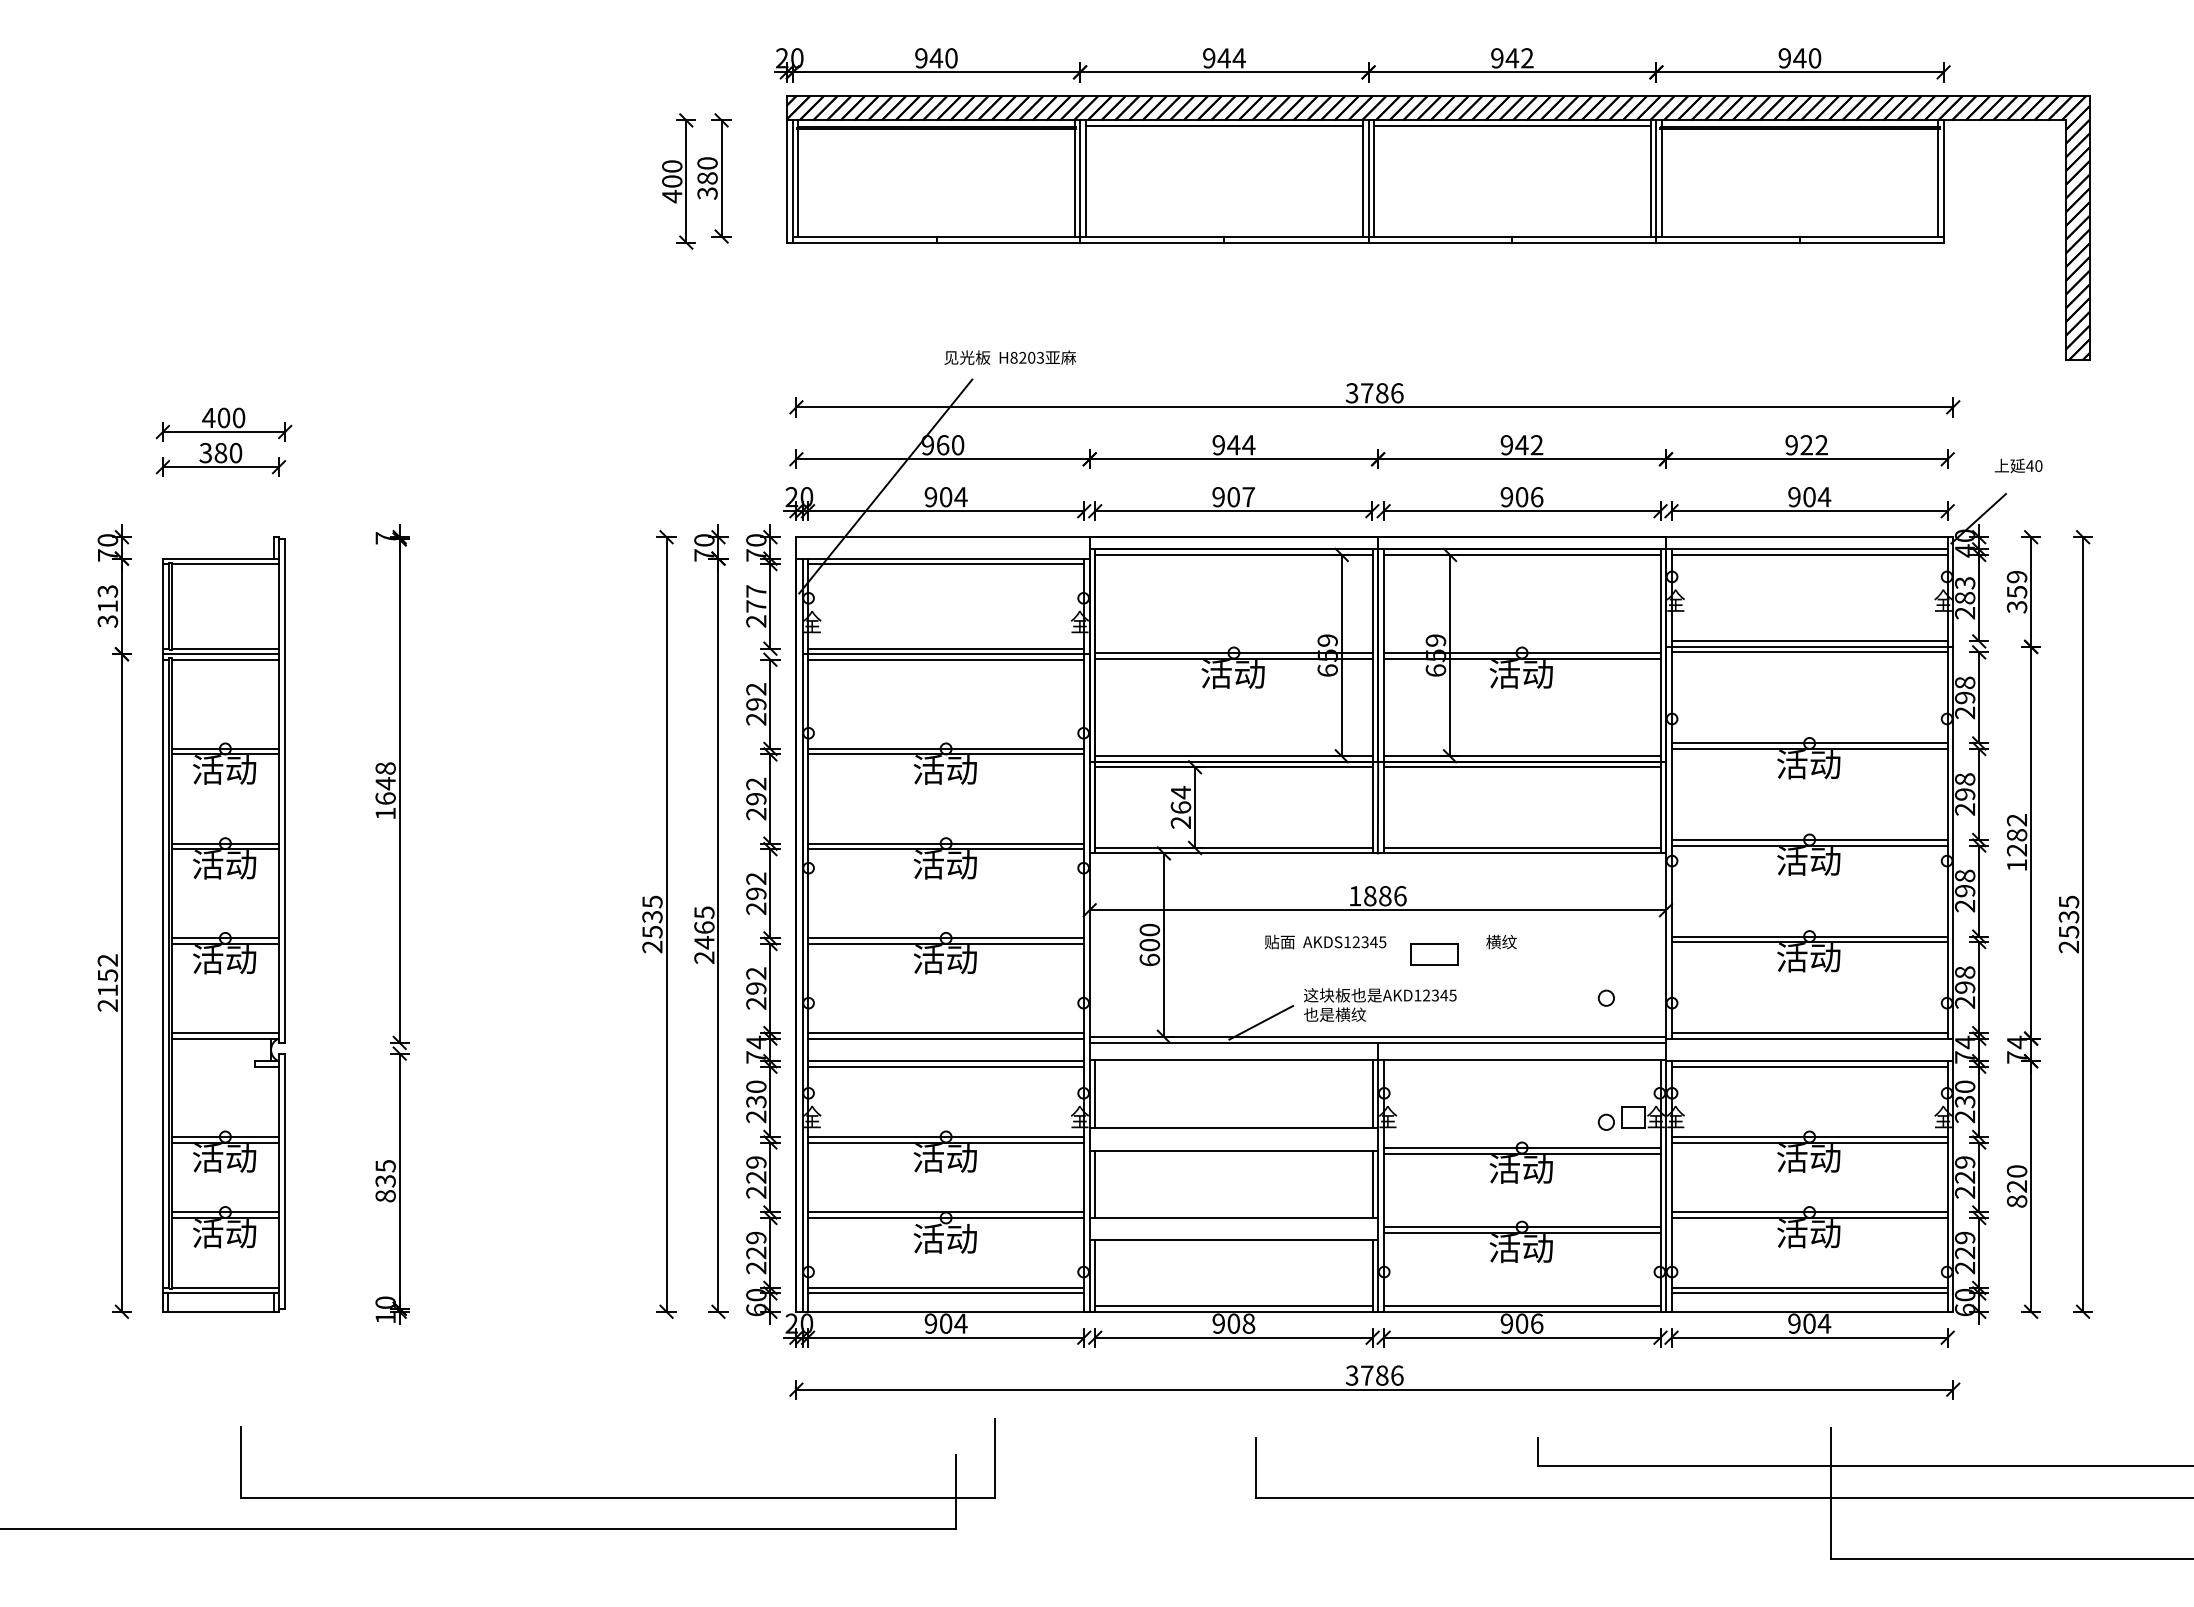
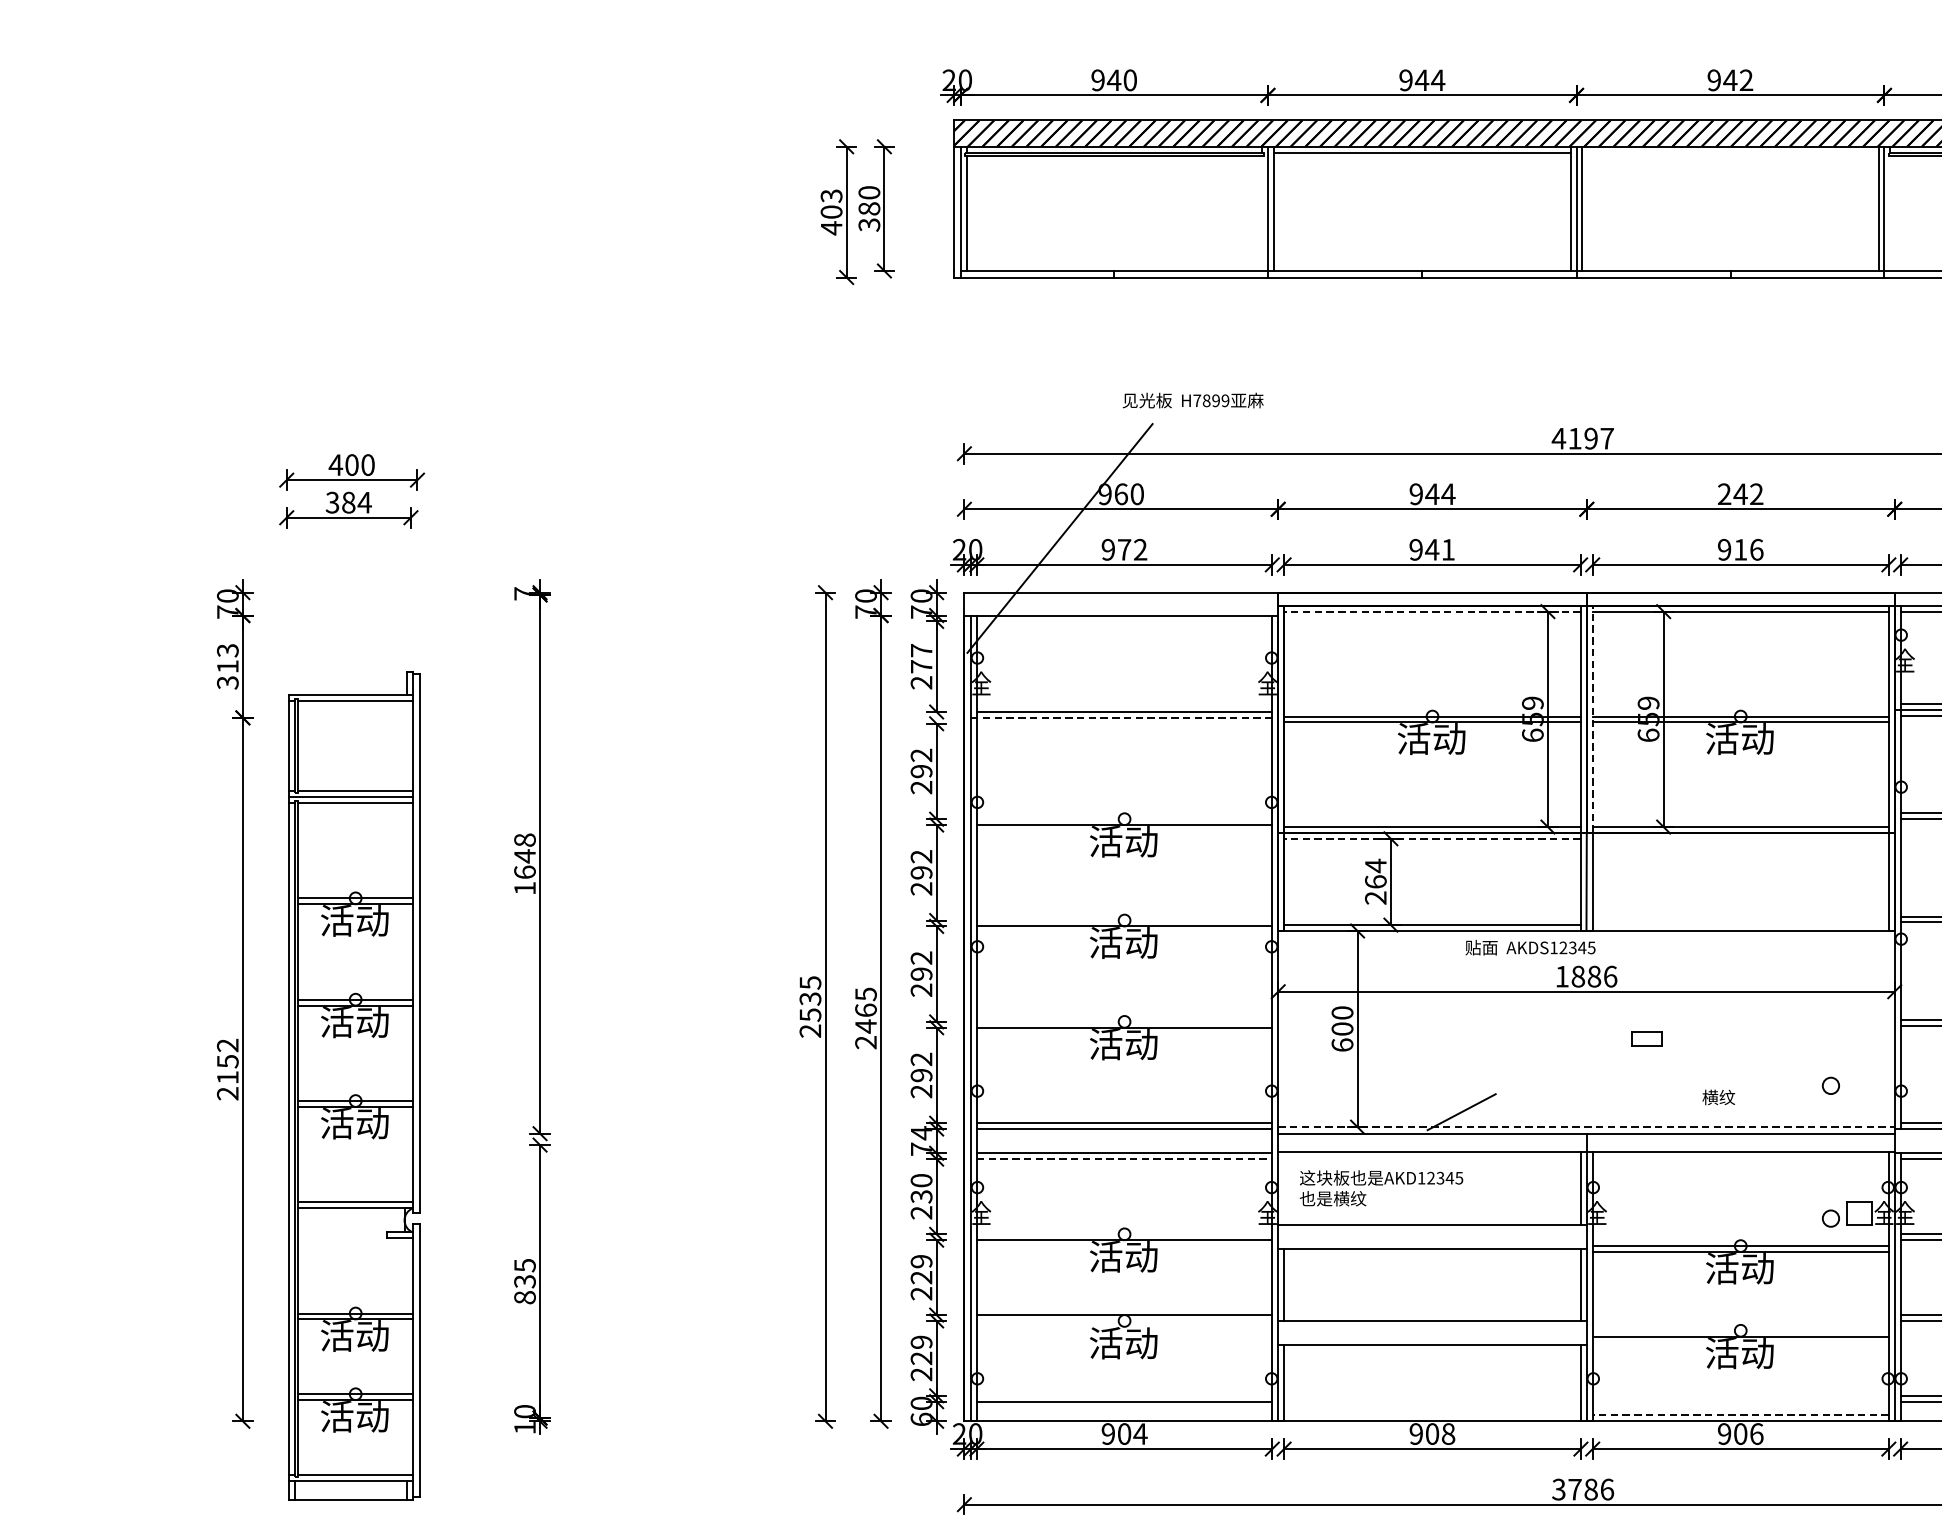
line: (1512, 125) -> (1730, 152), removed
text: (672, 166) -> (831, 196), 400 -> 403
line: (1074, 182) -> (1261, 213), removed
line: (1661, 182) -> (1889, 213), removed
text: (1026, 357) -> (1210, 400), H8203 -> H7899
text: (1374, 393) -> (1582, 438), 3786 -> 4197
text: (1506, 445) -> (1724, 494), 942 -> 242
text: (235, 452) -> (364, 502), 380 -> 384
text: (953, 497) -> (1132, 550), 904 -> 972
text: (1240, 497) -> (1439, 550), 907 -> 941
text: (1522, 497) -> (1741, 550), 906 -> 916
line: (1233, 554) -> (1432, 611), solid -> dashed
line: (946, 564) -> (1124, 621), removed
line: (946, 654) -> (1124, 718), solid -> dashed
line: (1383, 655) -> (1592, 719), solid -> dashed
line: (946, 659) -> (1124, 723), removed
line: (946, 748) -> (1124, 818), removed
line: (1233, 767) -> (1432, 839), solid -> dashed
line: (1521, 767) -> (1740, 839), removed
line: (946, 843) -> (1124, 920), removed
line: (1521, 847) -> (1740, 924), removed
part: (223, 924) -> (353, 1086), moved
line: (946, 938) -> (1124, 1021), removed
text: (1325, 941) -> (1530, 947), moved
text: (1501, 941) -> (1718, 1096), moved
part: (1434, 954) -> (1647, 1039), size x0.6
text: (1380, 1004) -> (1381, 1187), moved
line: (1378, 1036) -> (1587, 1126), solid -> dashed
line: (946, 1066) -> (1124, 1158), solid -> dashed
line: (1095, 1094) -> (1284, 1188), removed
line: (946, 1137) -> (1124, 1234), removed
line: (946, 1217) -> (1124, 1320), removed
line: (1521, 1227) -> (1740, 1331), removed
line: (946, 1287) -> (1124, 1395), removed
line: (1233, 1306) -> (1432, 1415), removed
line: (1521, 1306) -> (1740, 1415), solid -> dashed

